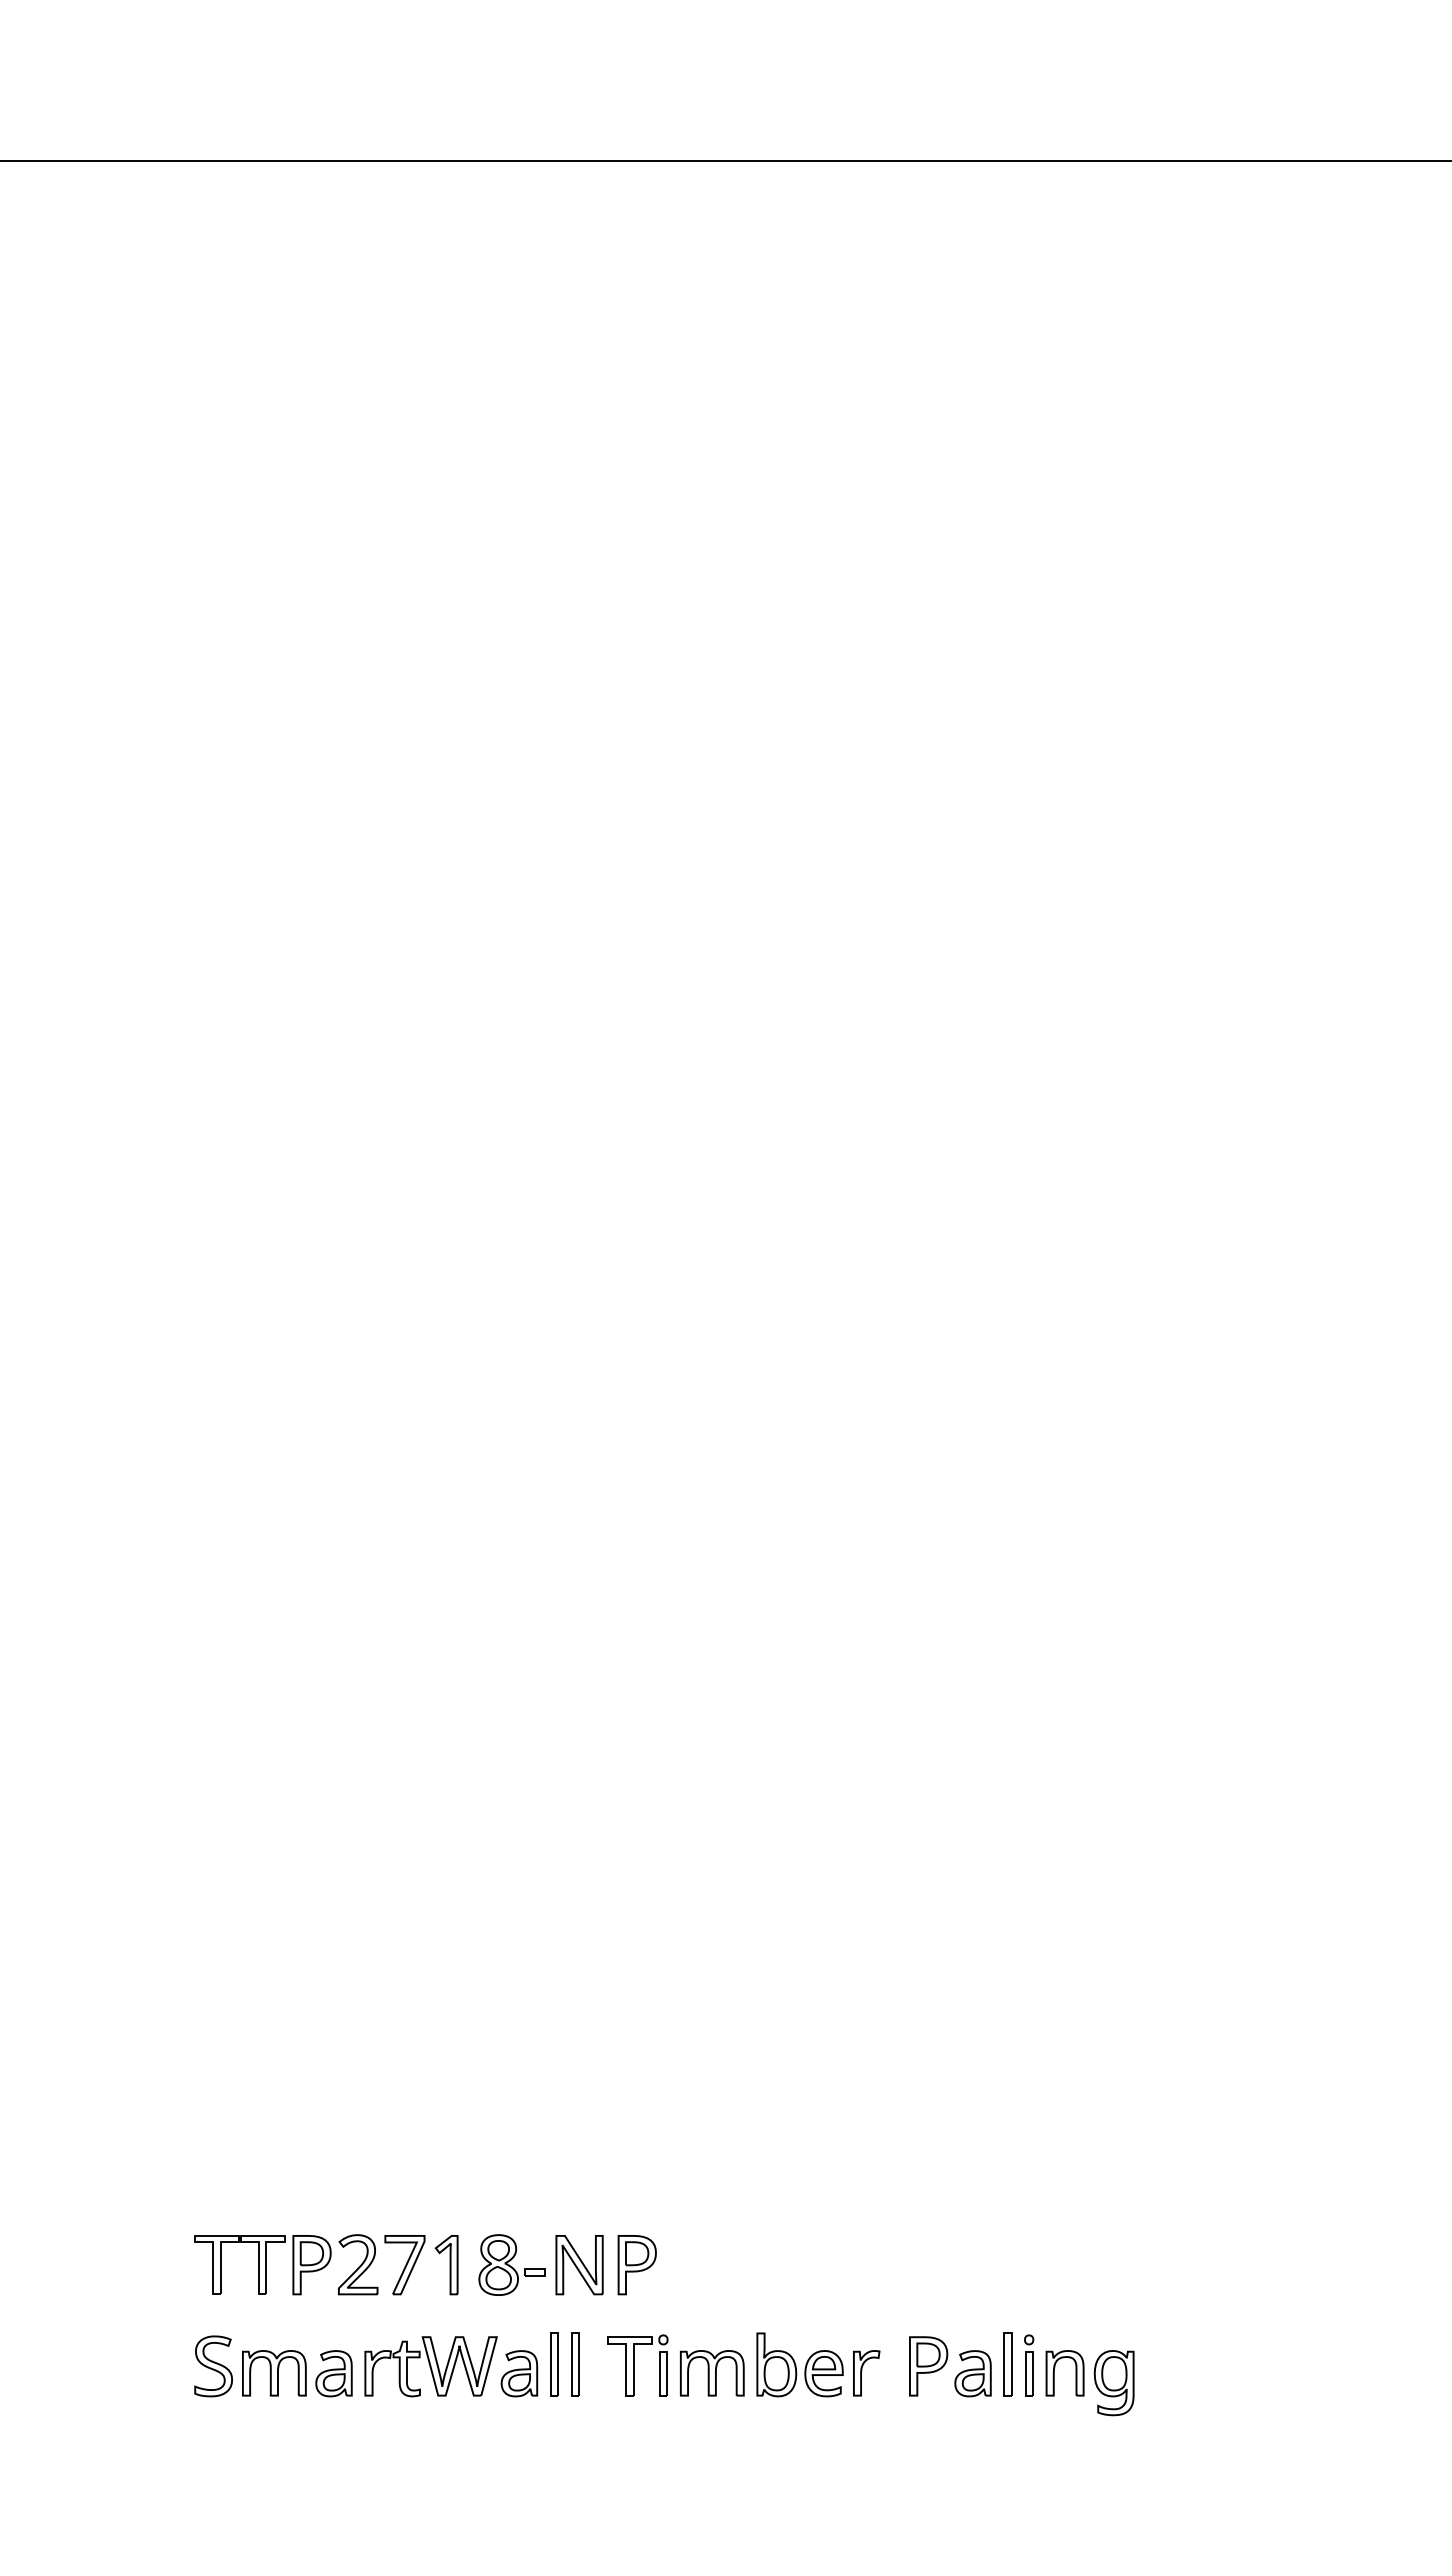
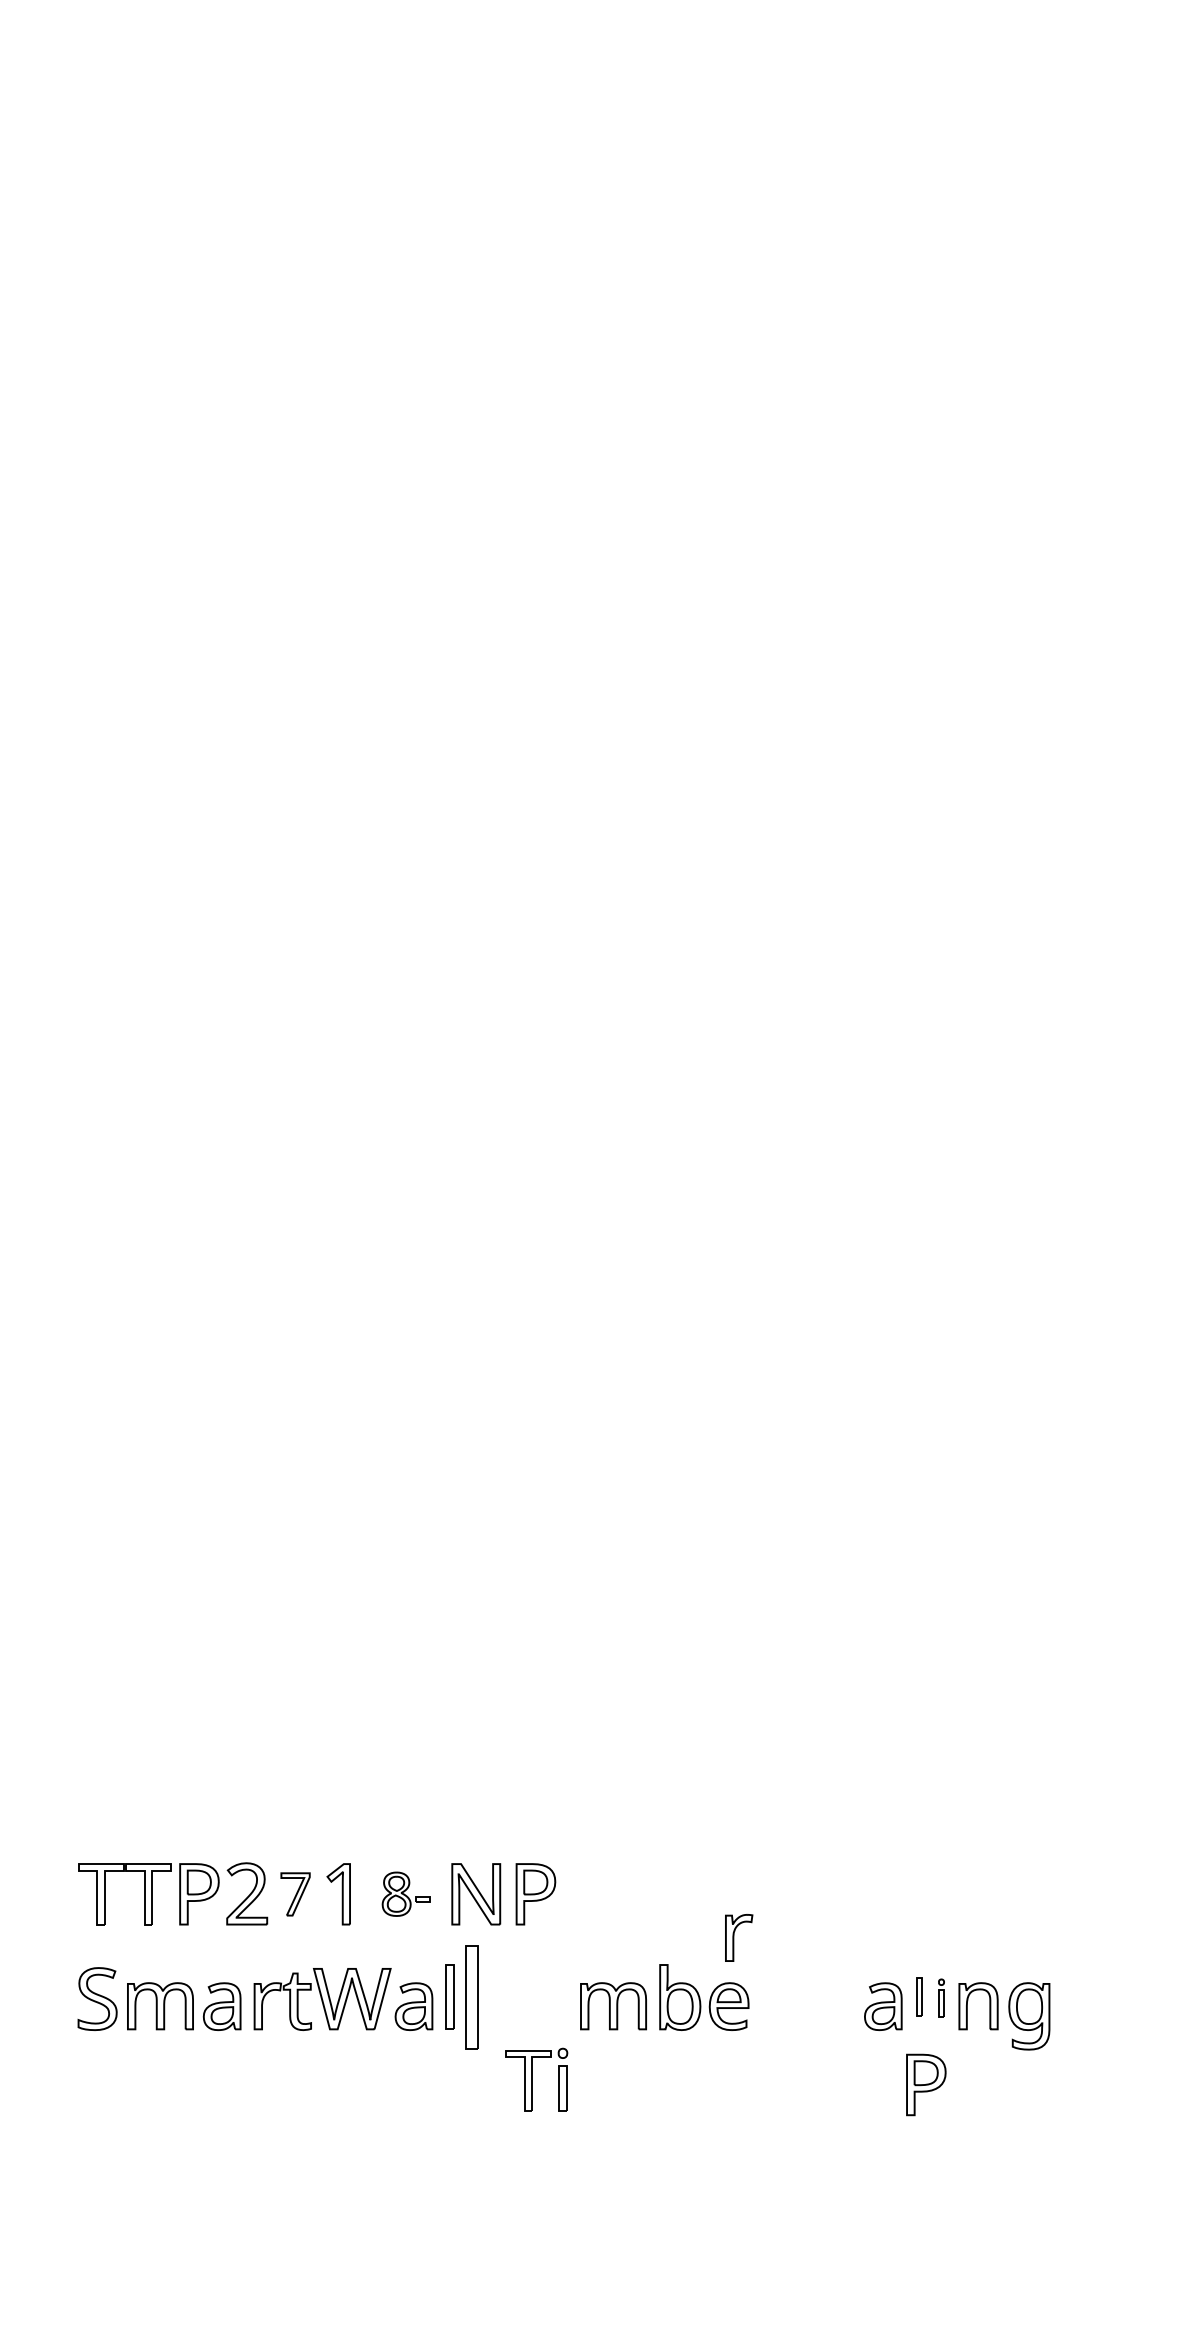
part: (511, 2264) -> (405, 1893), size x0.7
part: (404, 2265) -> (295, 1894), size x0.7
part: (575, 2364) -> (472, 1997), size x1.6
part: (1007, 2364) -> (918, 1997), size x0.6
part: (637, 2365) -> (536, 2079), moved
part: (1029, 2365) -> (941, 1998), size x0.6
part: (928, 2366) -> (926, 2085), moved
part: (866, 2373) -> (738, 1938), moved

